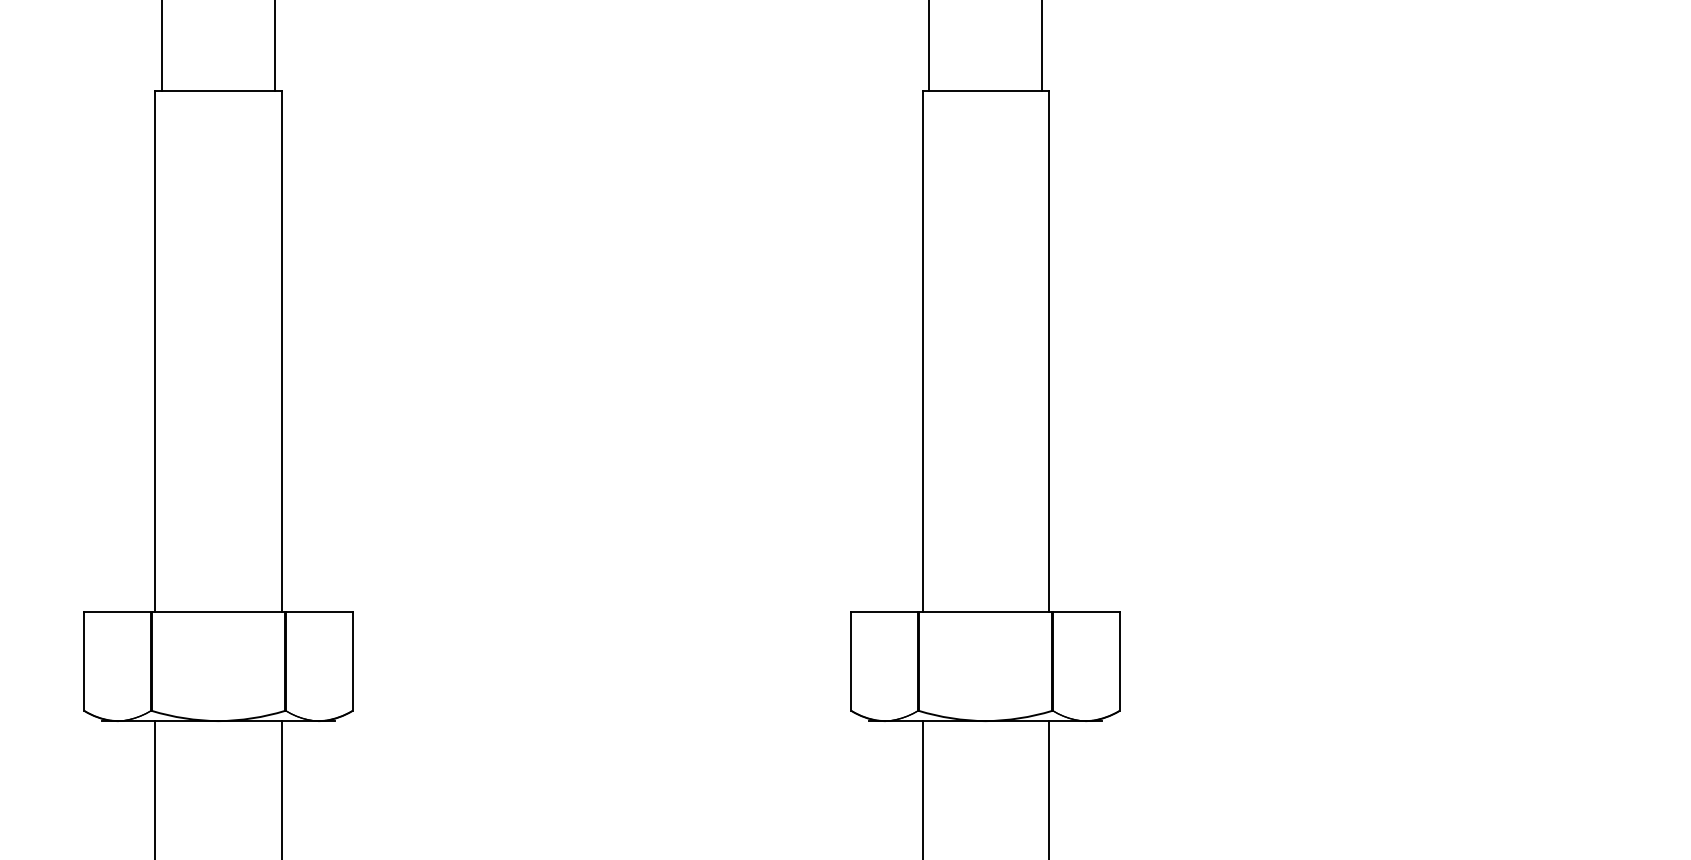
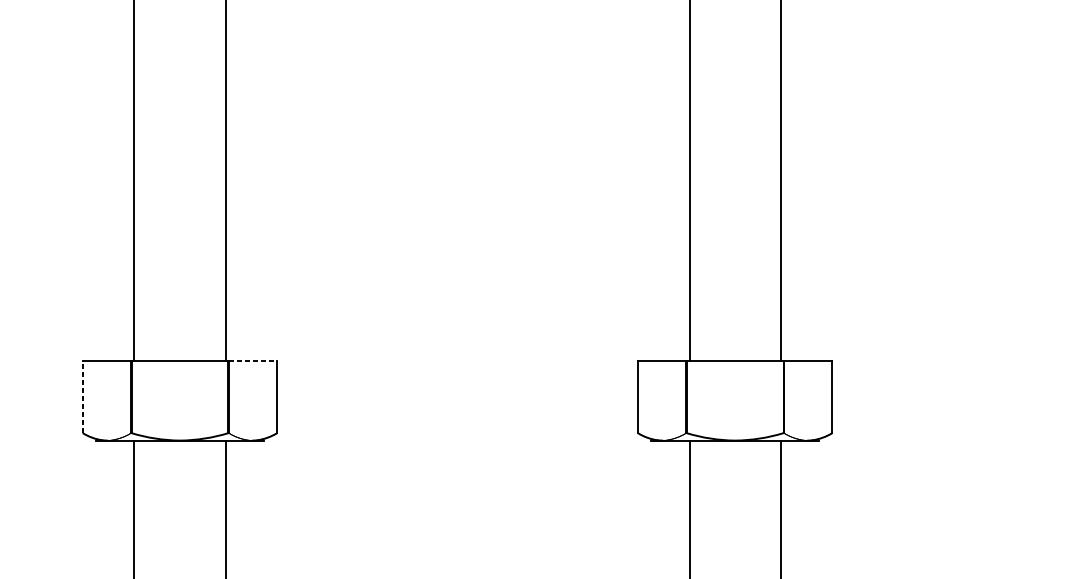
line: (319, 611) -> (253, 361), solid -> dashed
line: (84, 661) -> (83, 397), solid -> dashed

